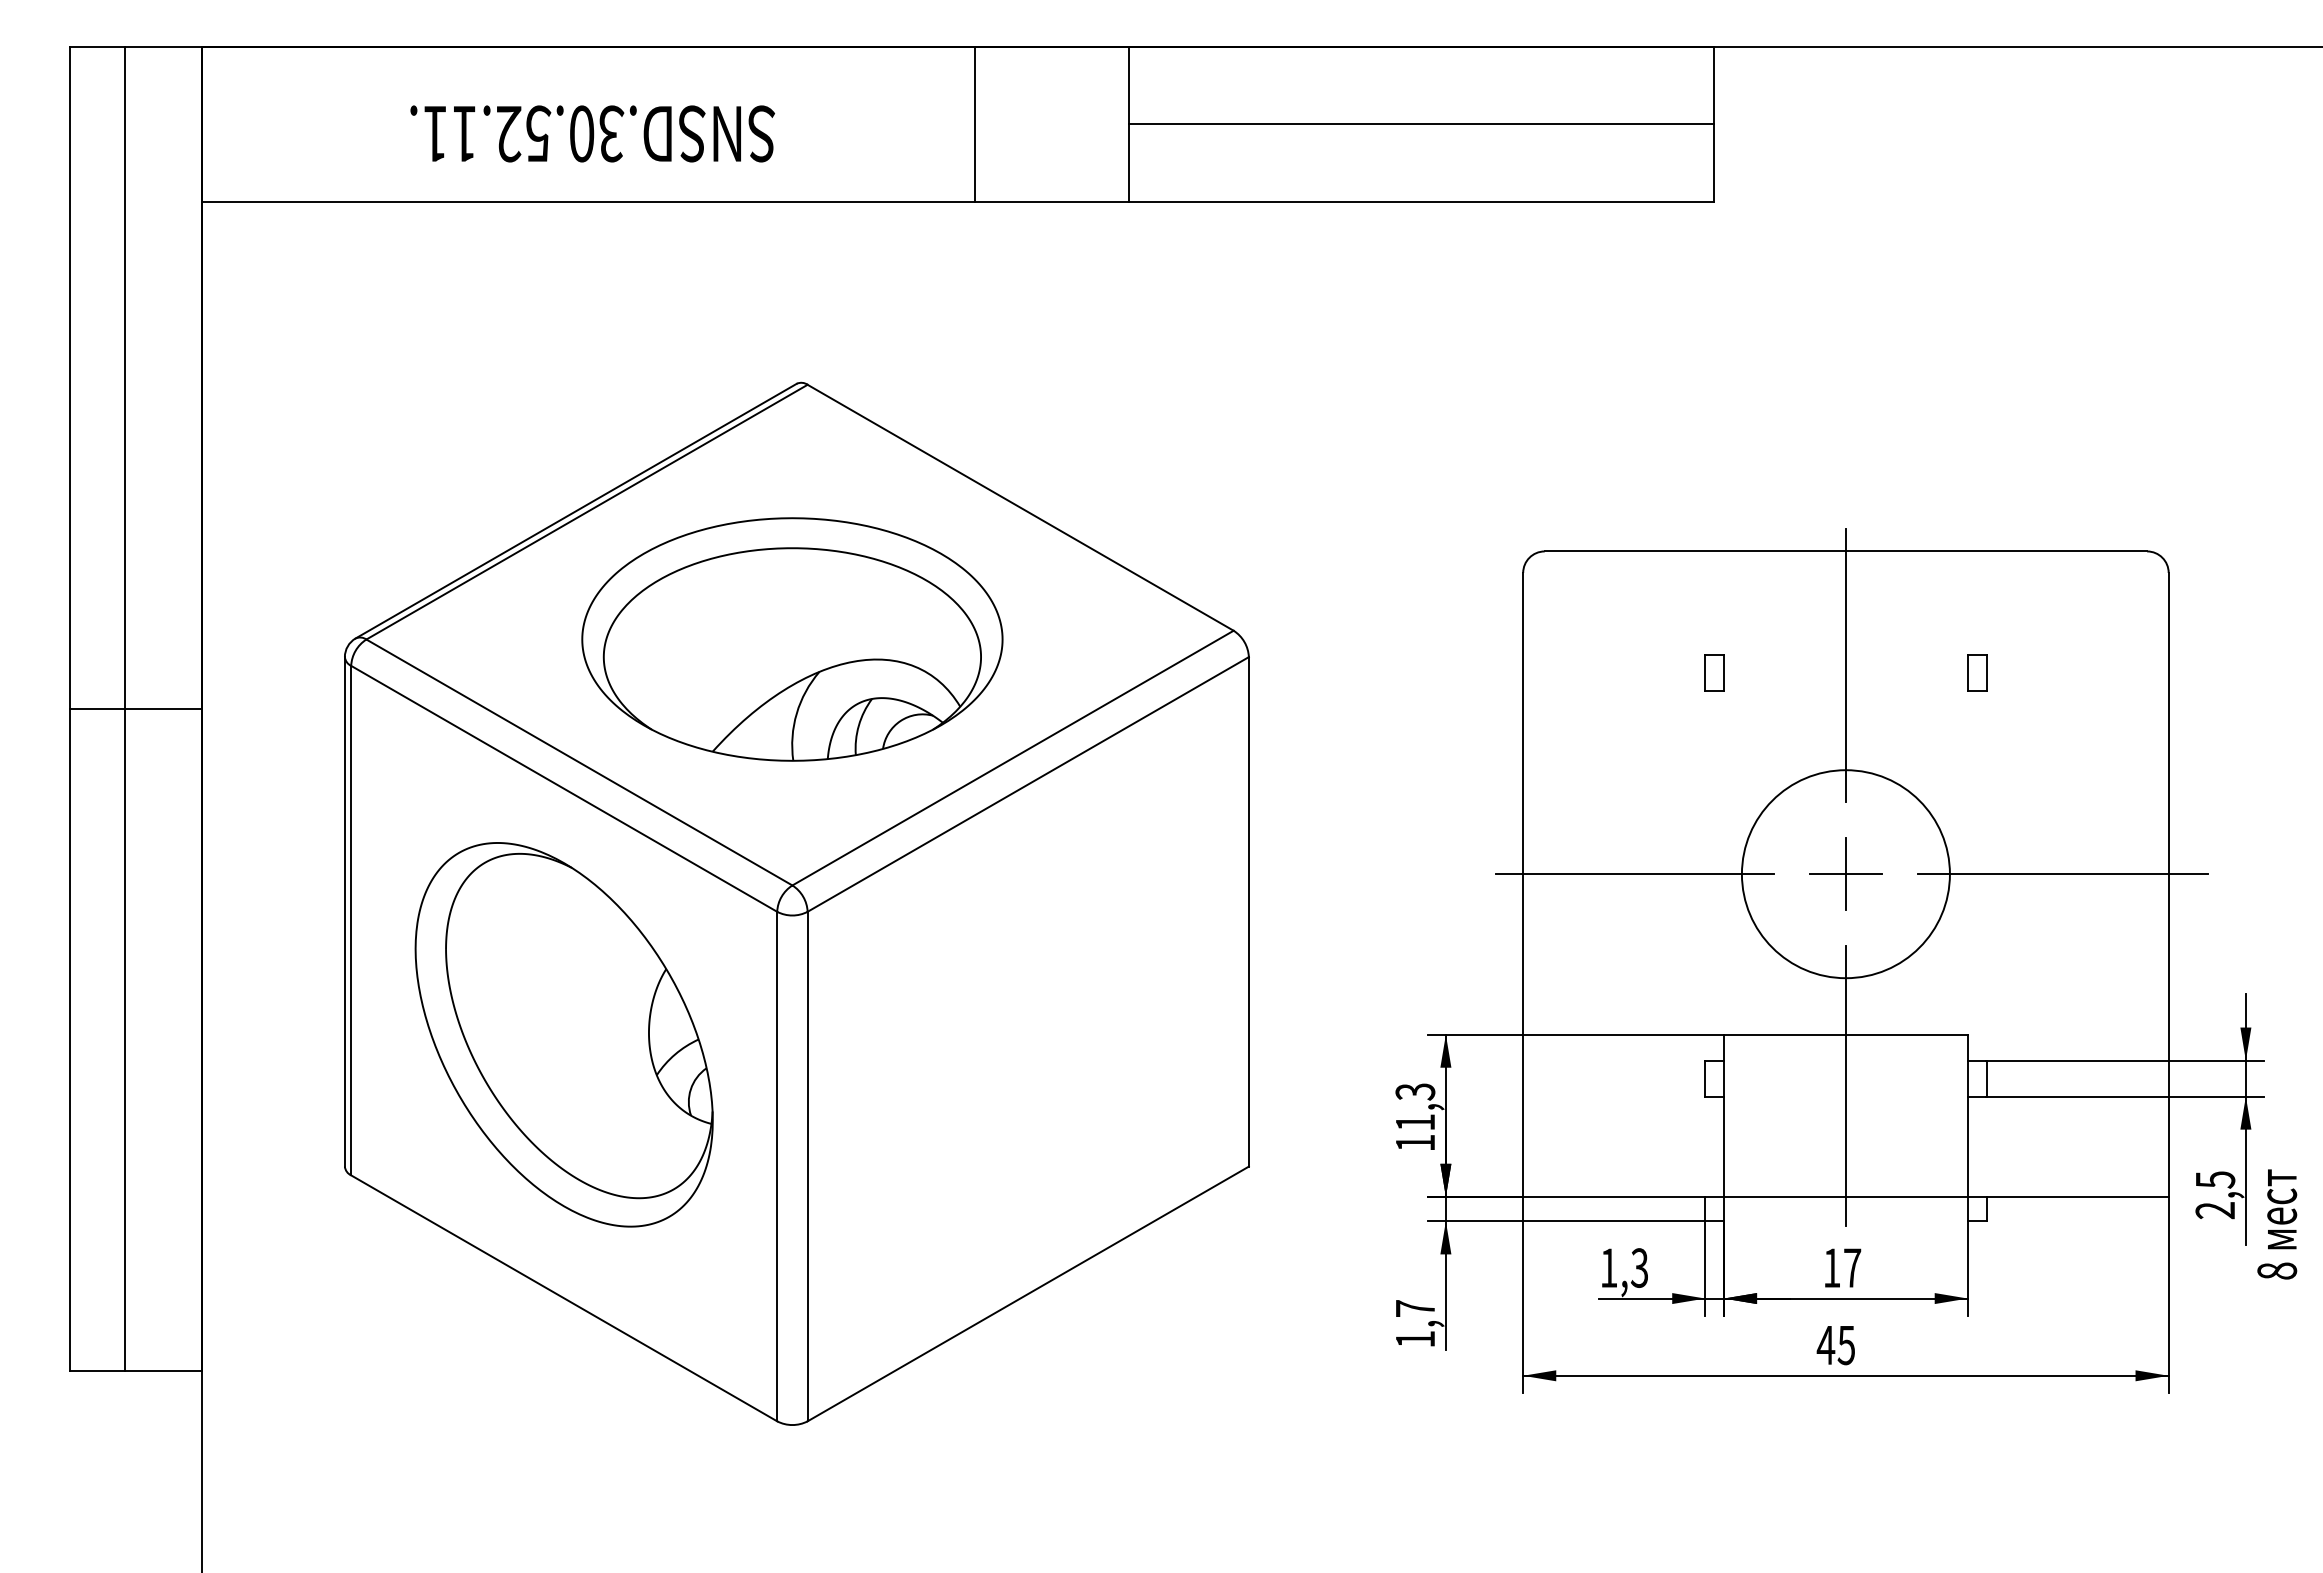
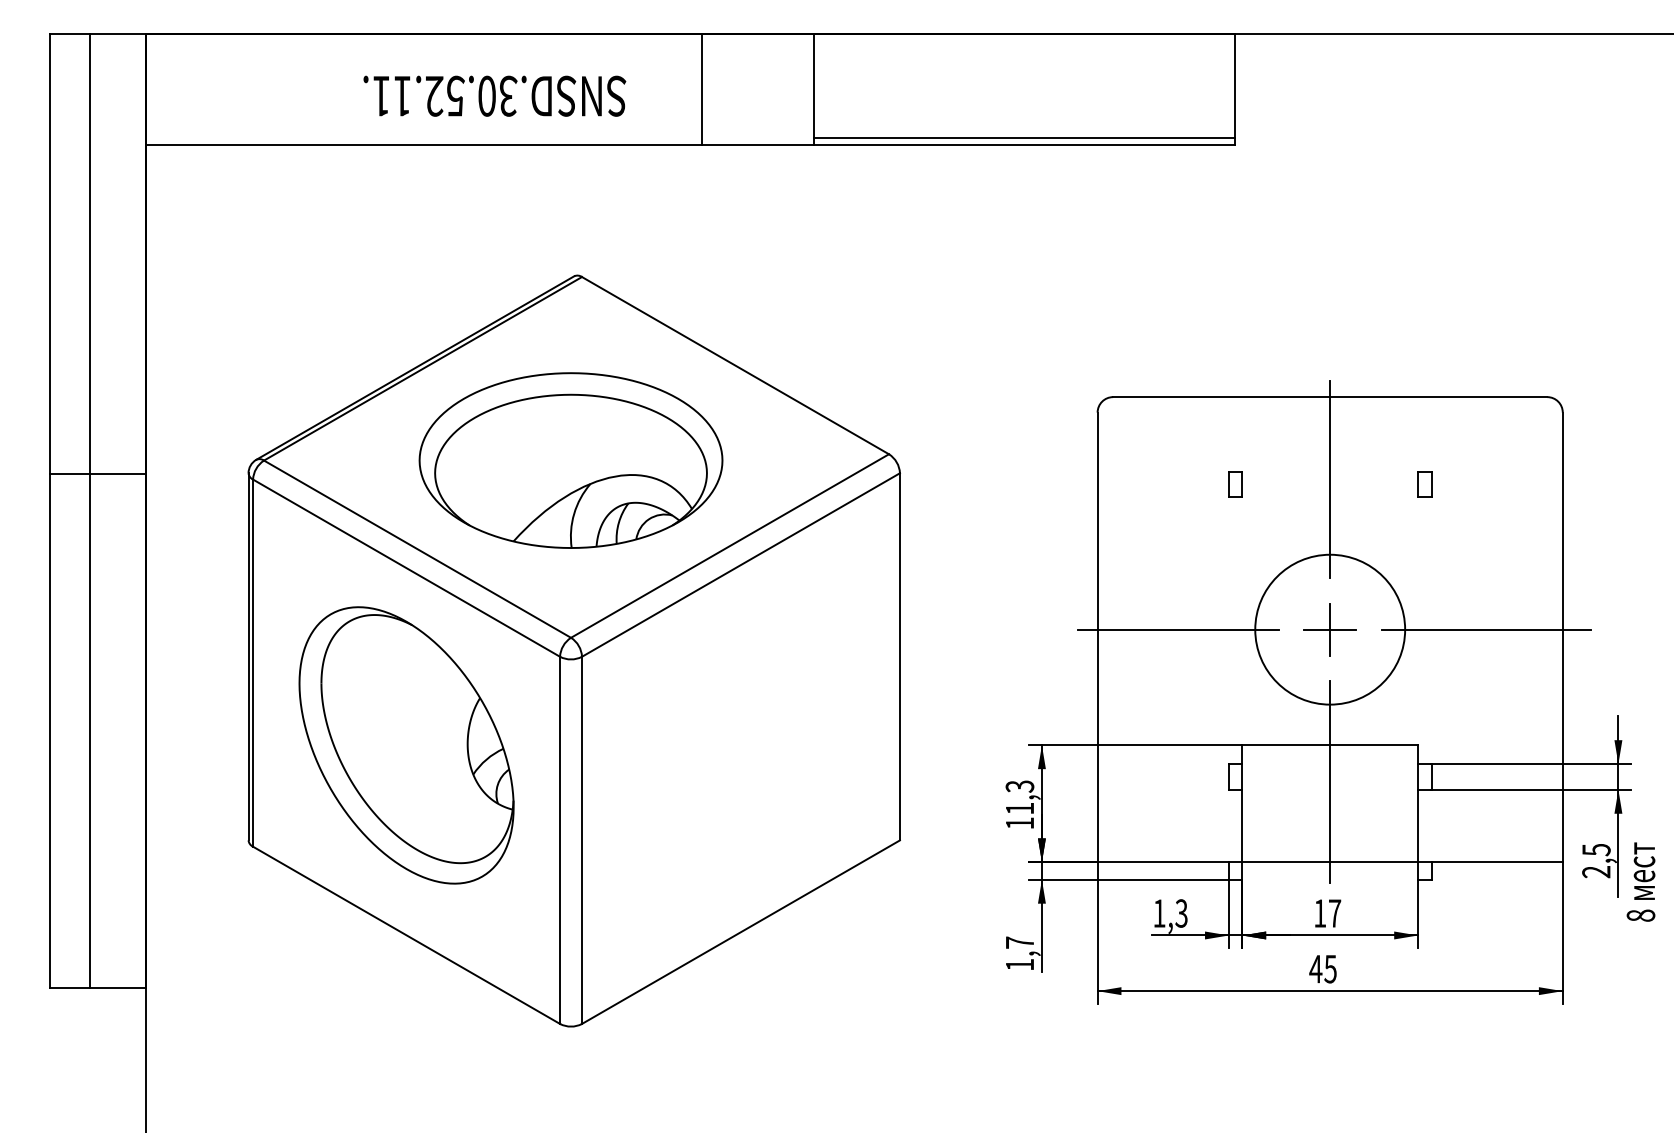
line: (1420, 124) -> (1023, 138), moved
text: (592, 133) -> (494, 95), moved
line: (135, 709) -> (97, 474), moved

